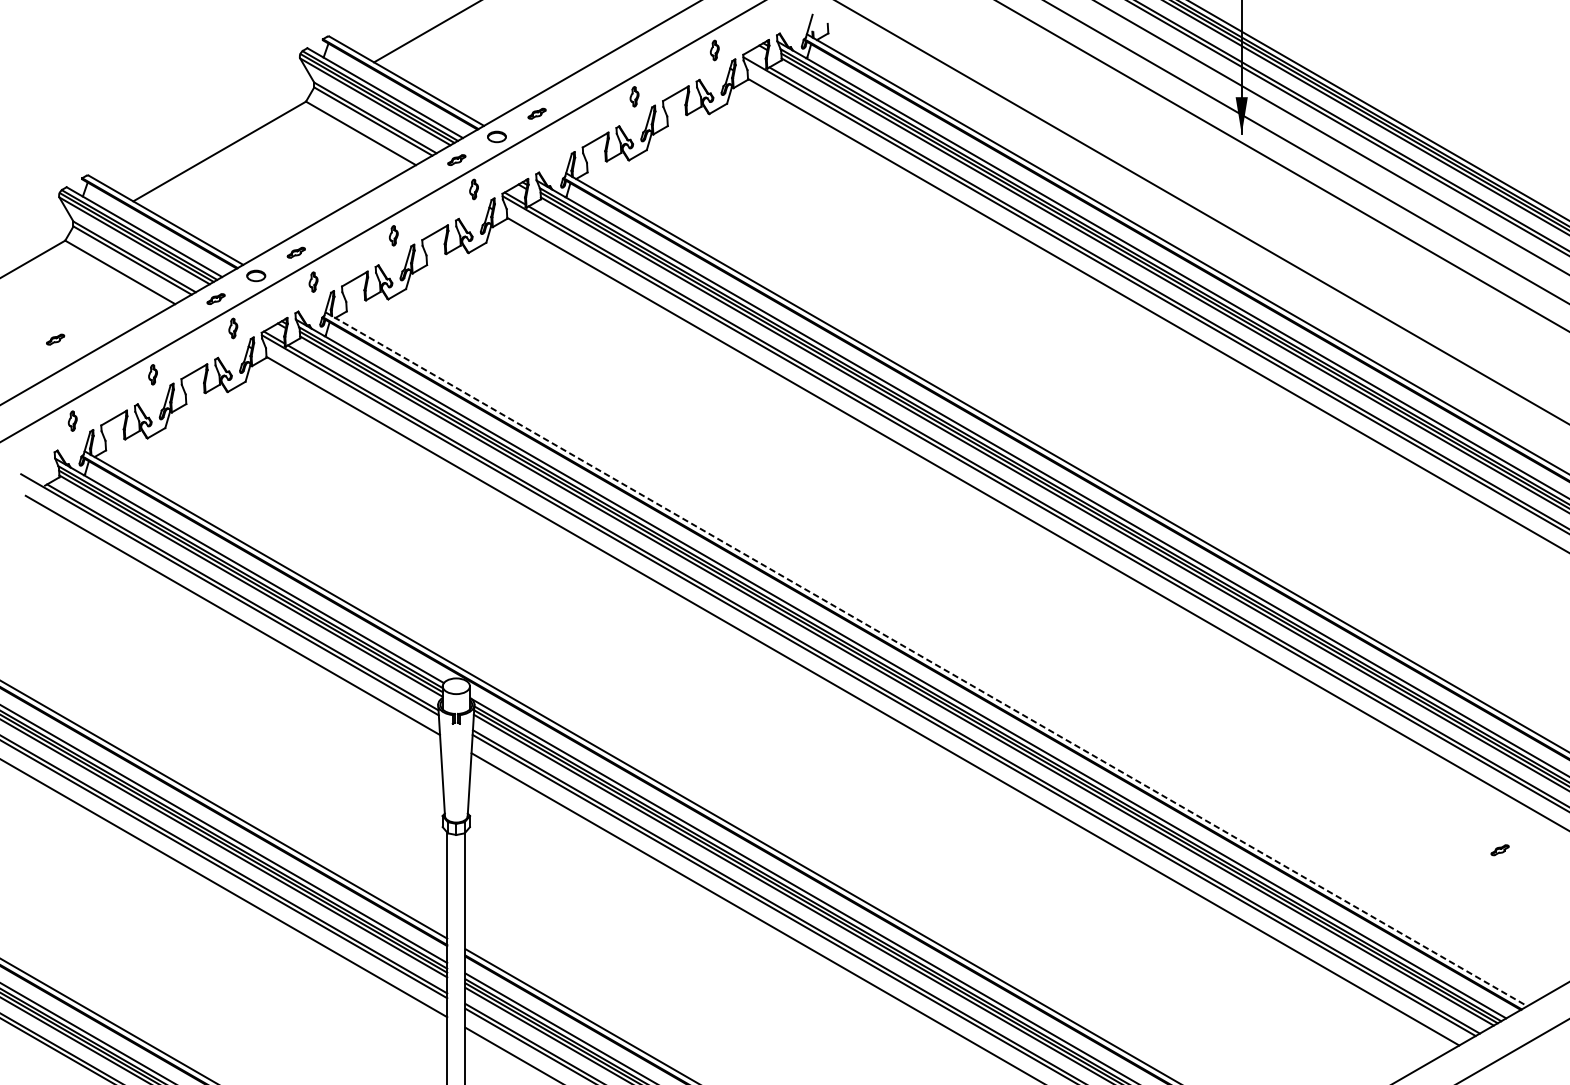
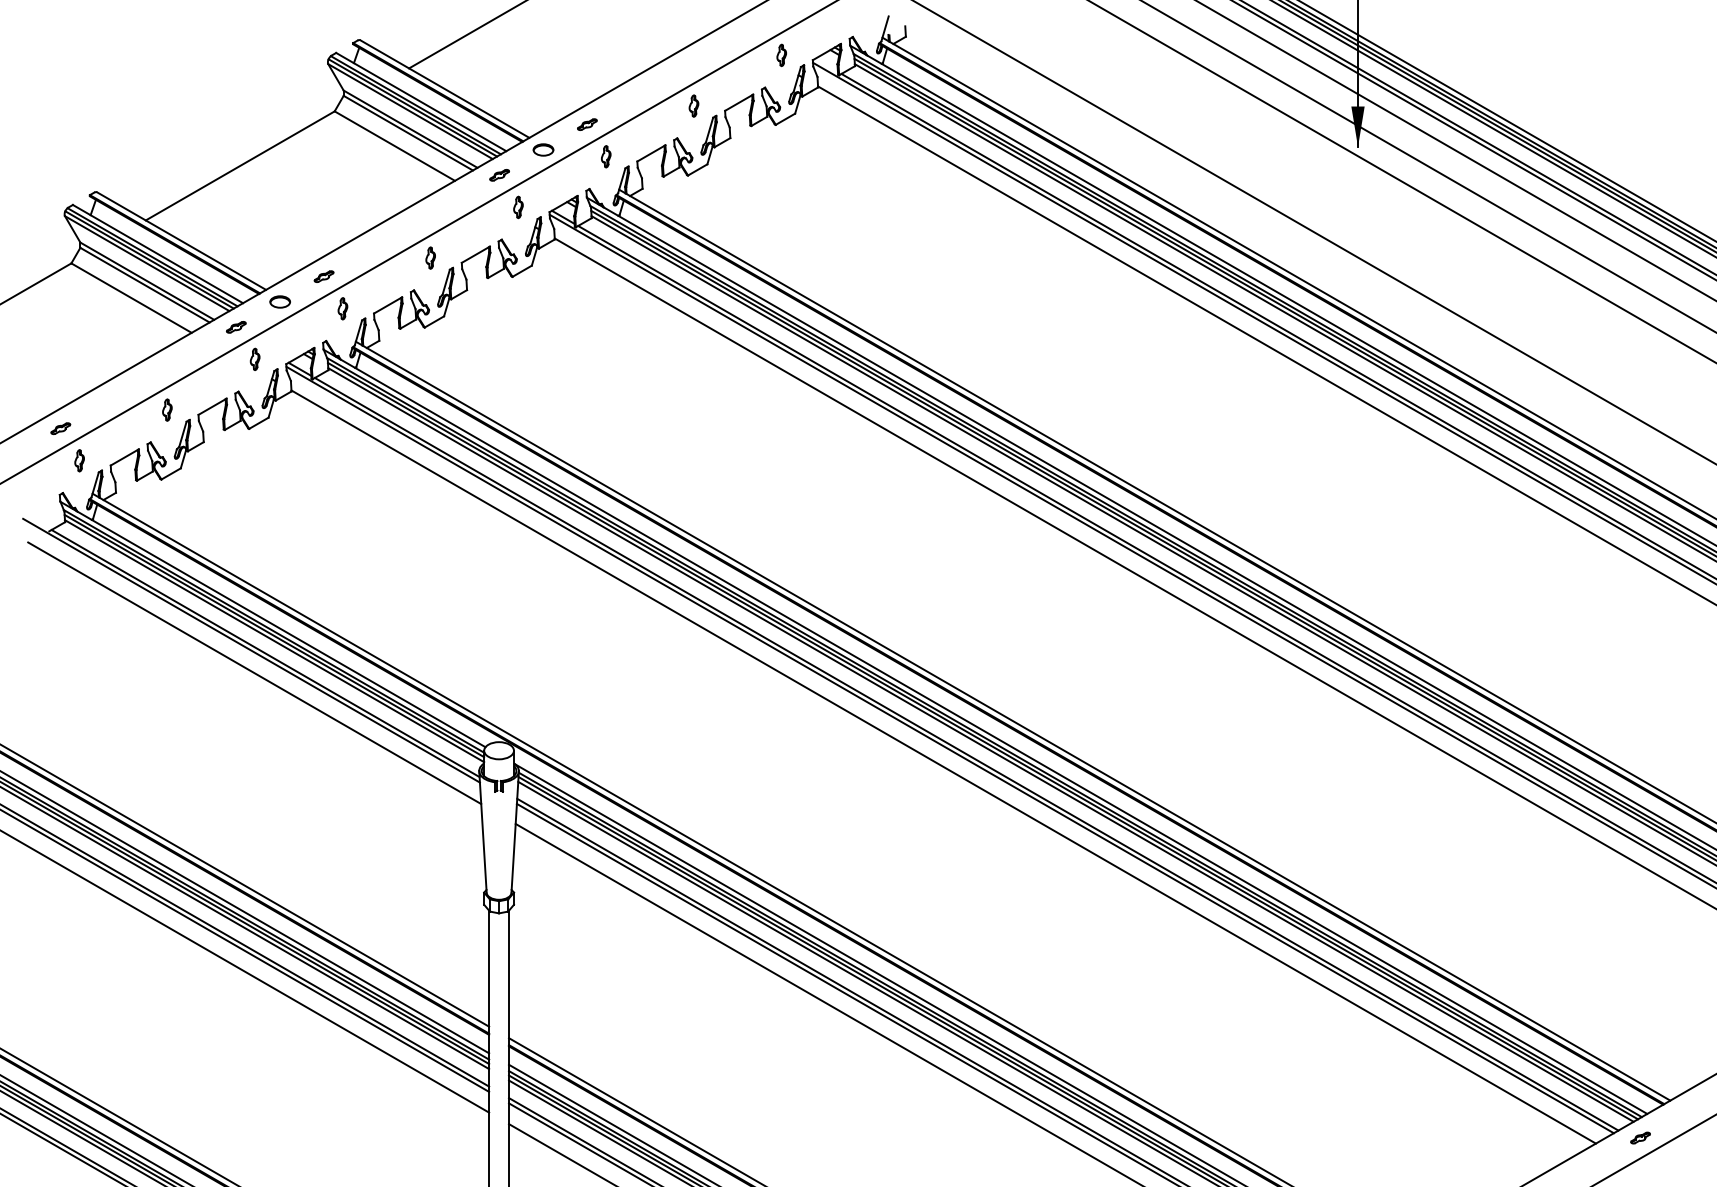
part: (554, 142) -> (606, 156), added
part: (55, 339) -> (60, 428), moved
line: (926, 659) -> (1013, 721), dashed -> solid
part: (1500, 849) -> (1640, 1137), moved

